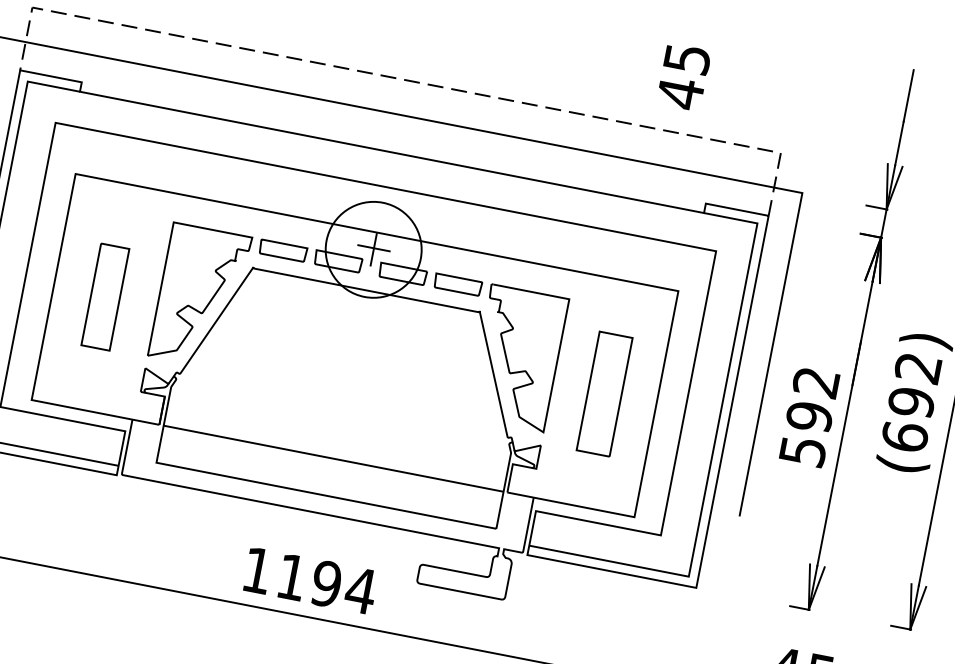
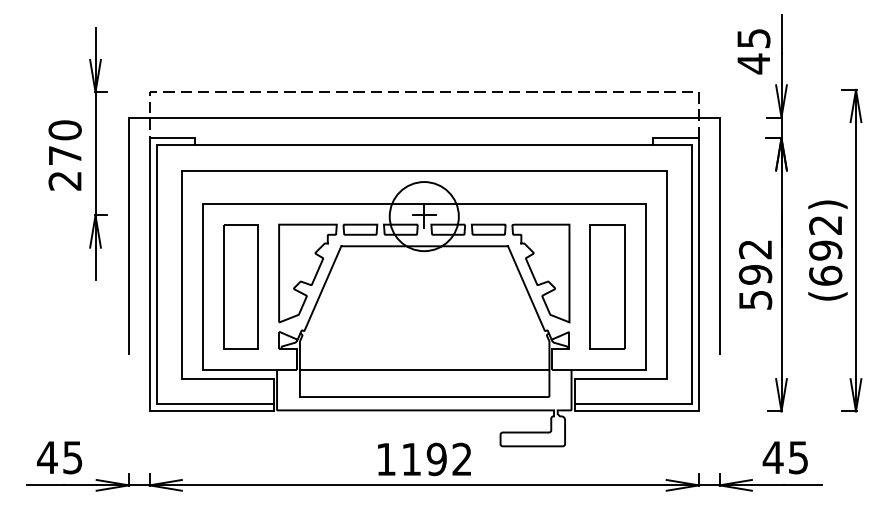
text: (683, 76) -> (753, 51), moved
part: (104, 296) -> (240, 286), size x1.67
part: (604, 393) -> (607, 286), size x1.43
text: (360, 589) -> (461, 458), 1194 -> 1192

